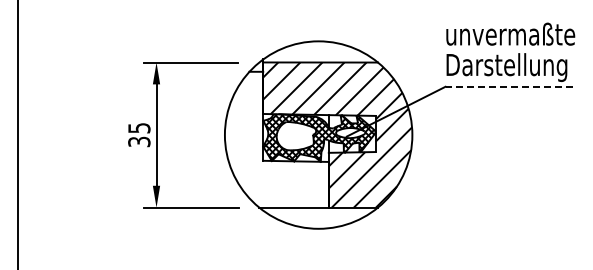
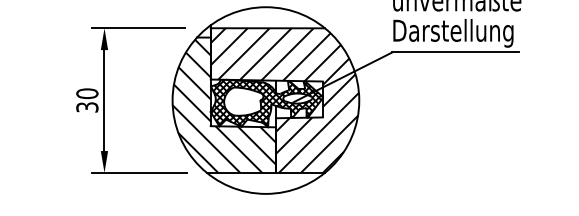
line: (509, 86) -> (455, 52), dashed -> solid
text: (139, 127) -> (87, 93), 35 -> 30
hatch: (276, 140) -> (223, 105), added

